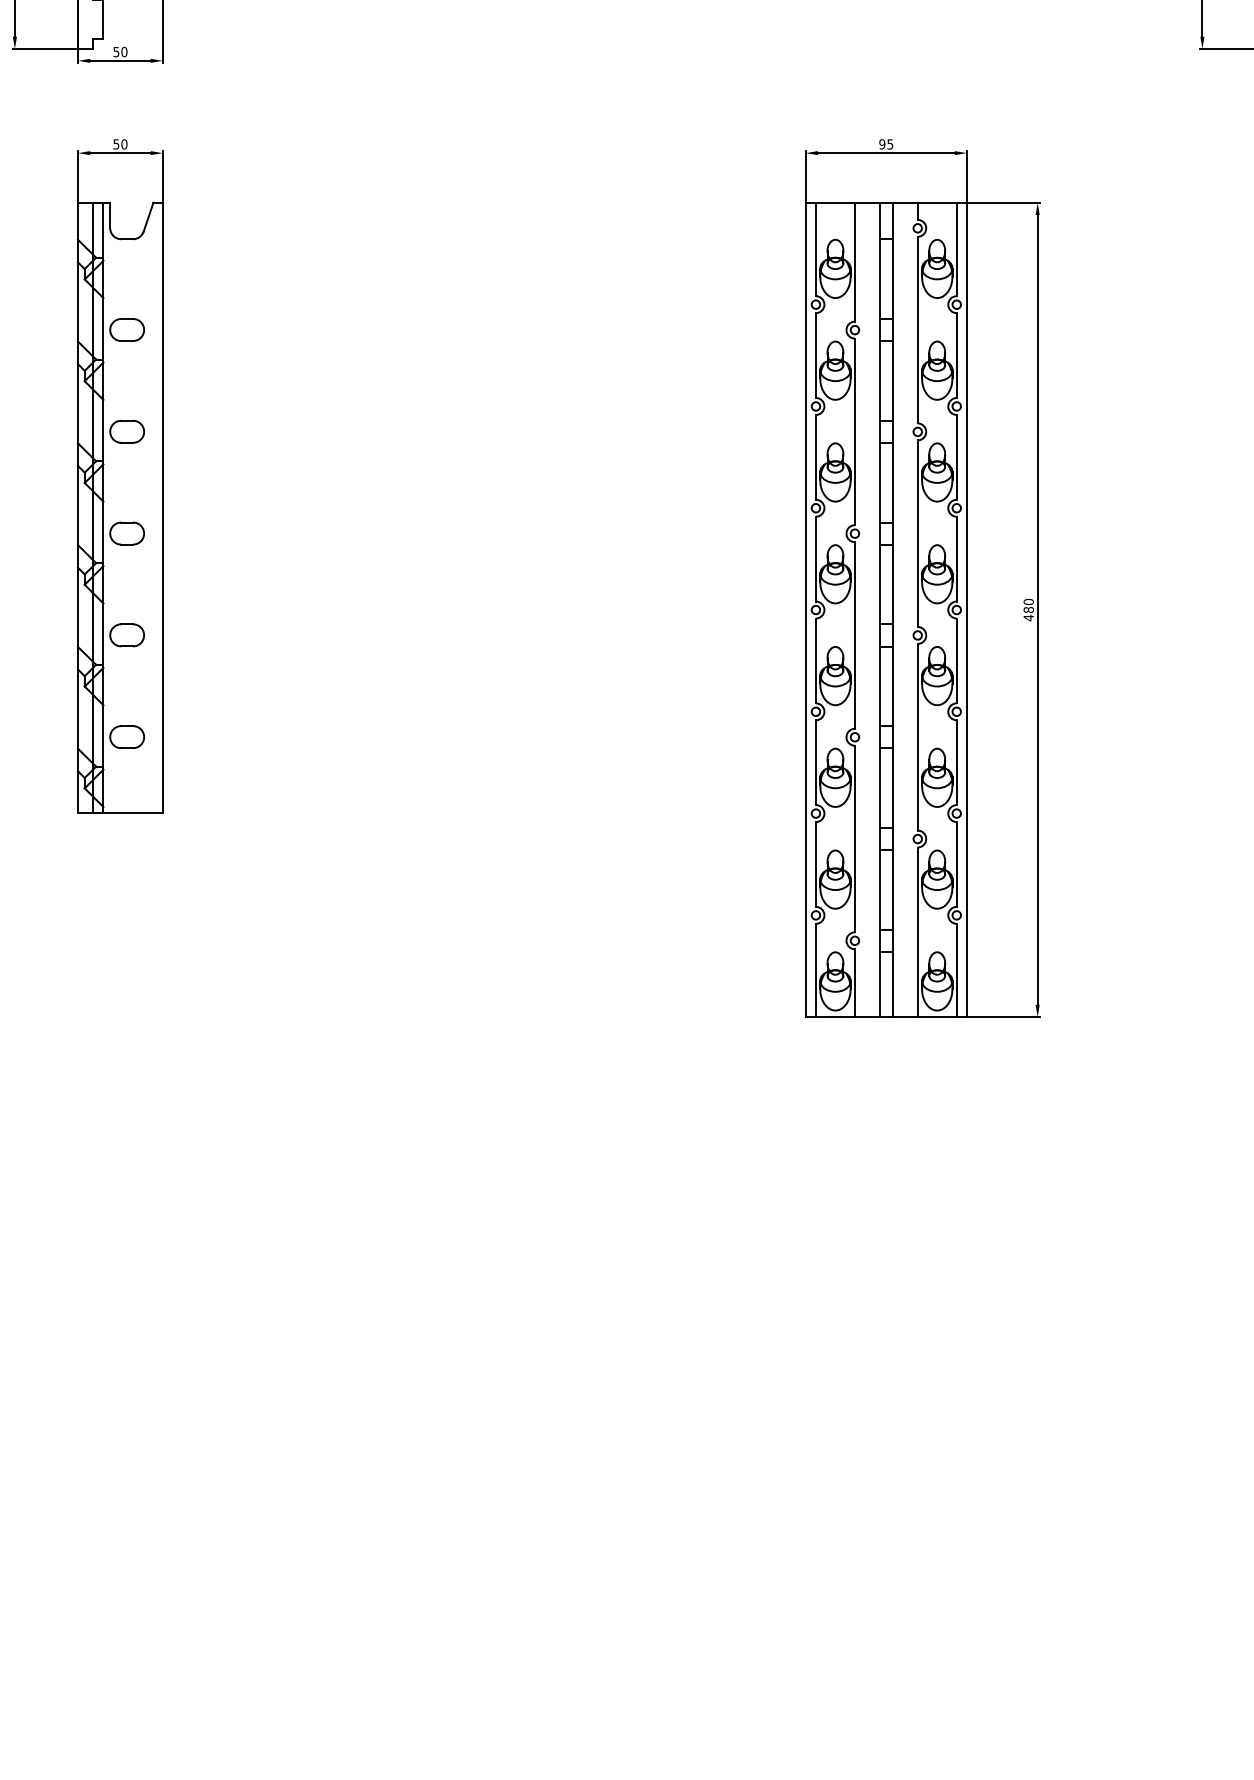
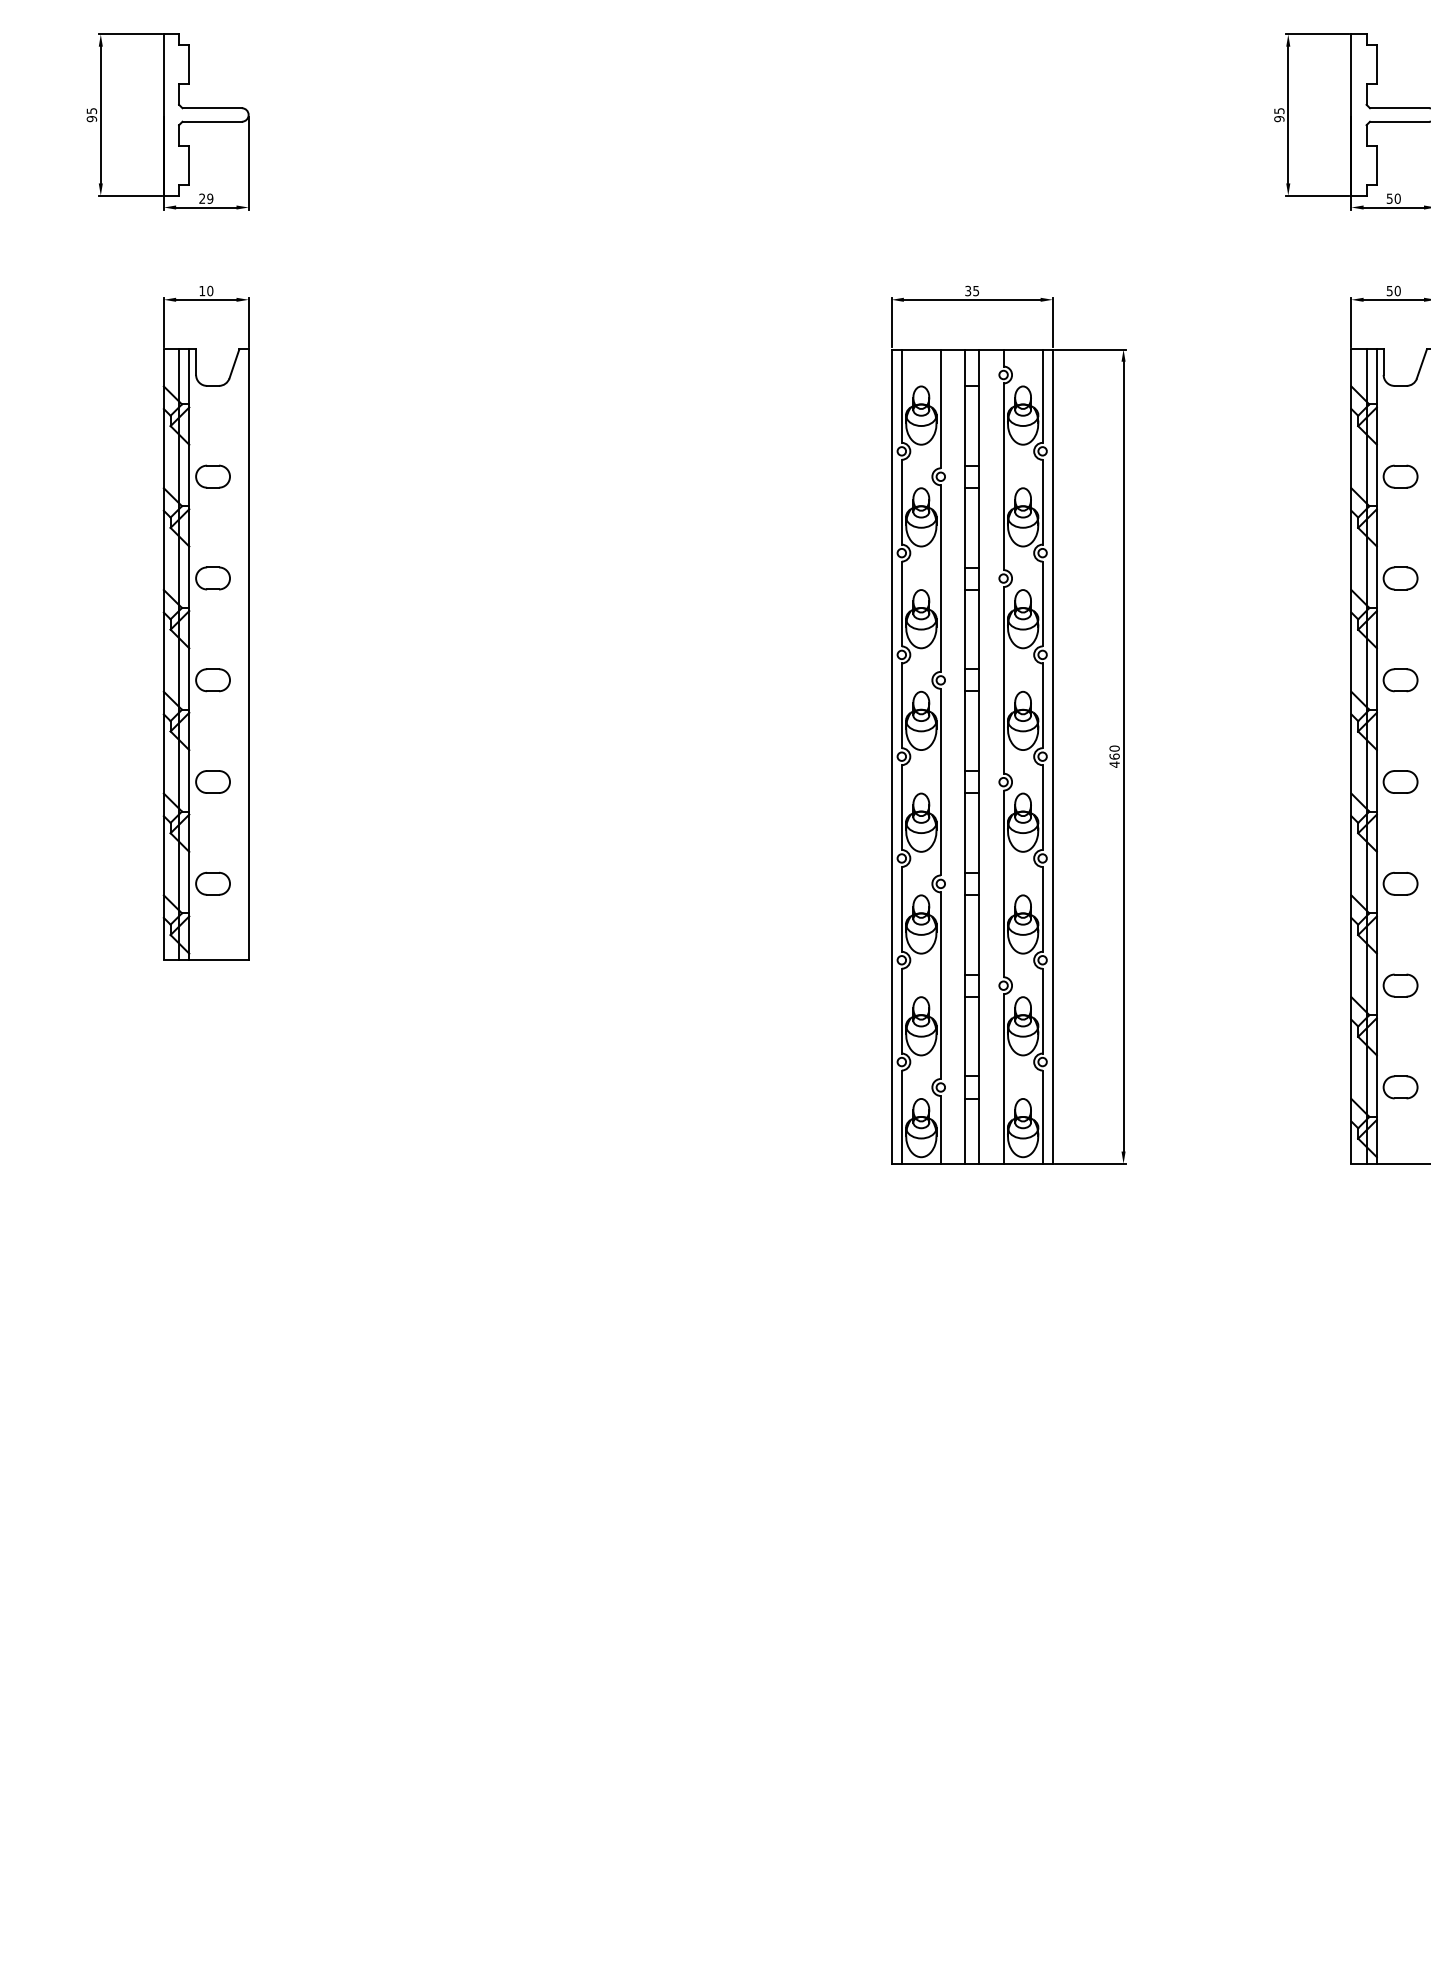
text: (120, 51) -> (206, 198), 50 -> 29
text: (882, 143) -> (968, 290), 95 -> 35
text: (116, 144) -> (202, 291), 50 -> 10
text: (1028, 609) -> (1114, 756), 480 -> 460

